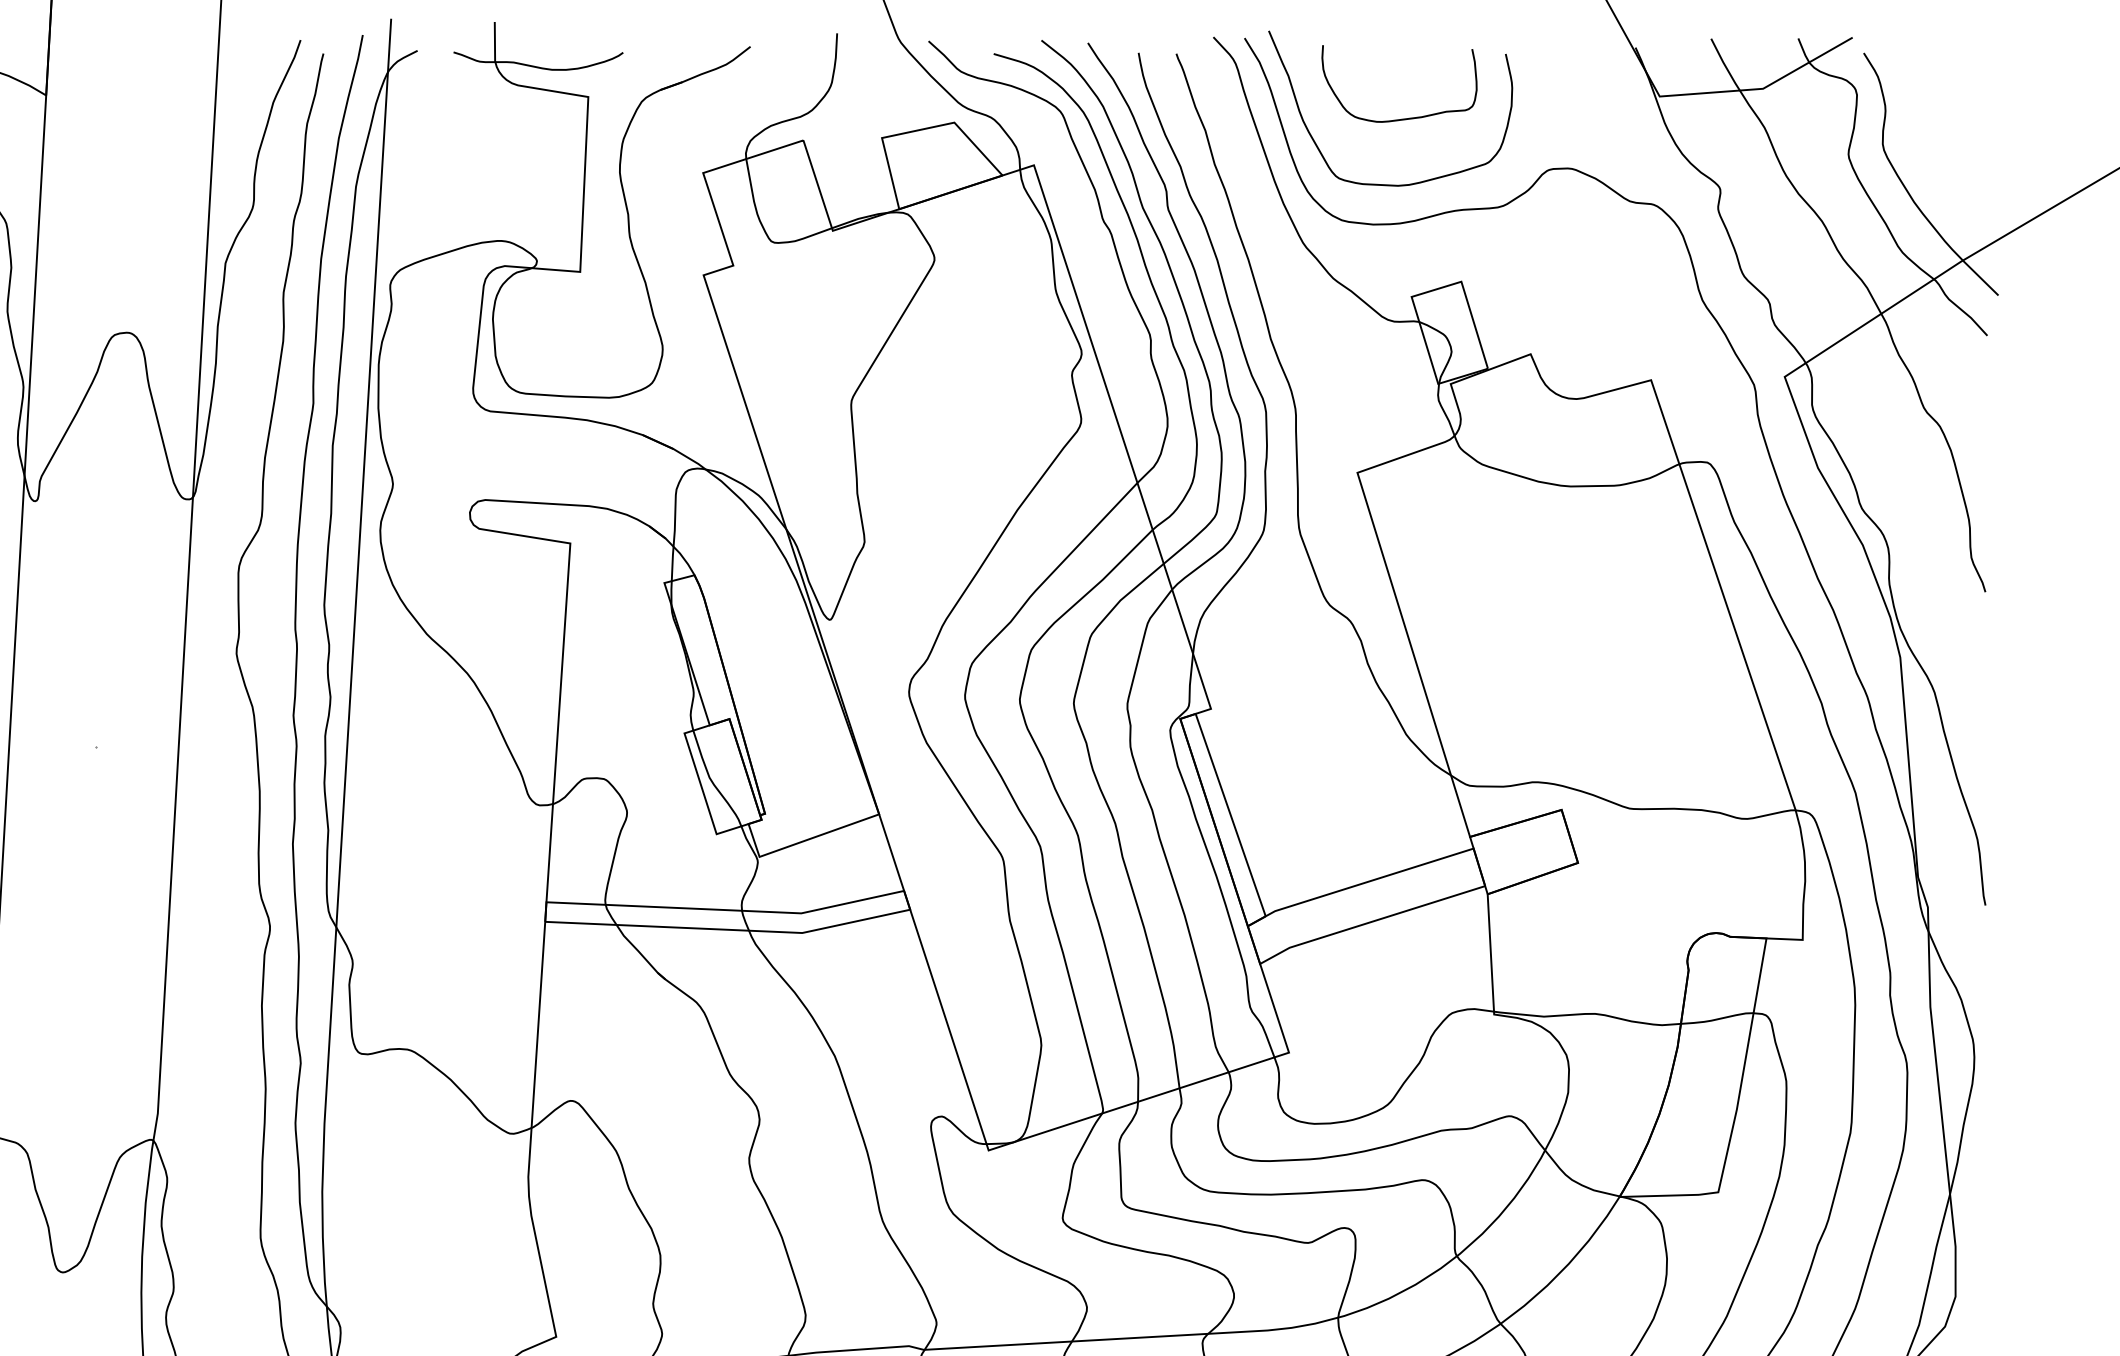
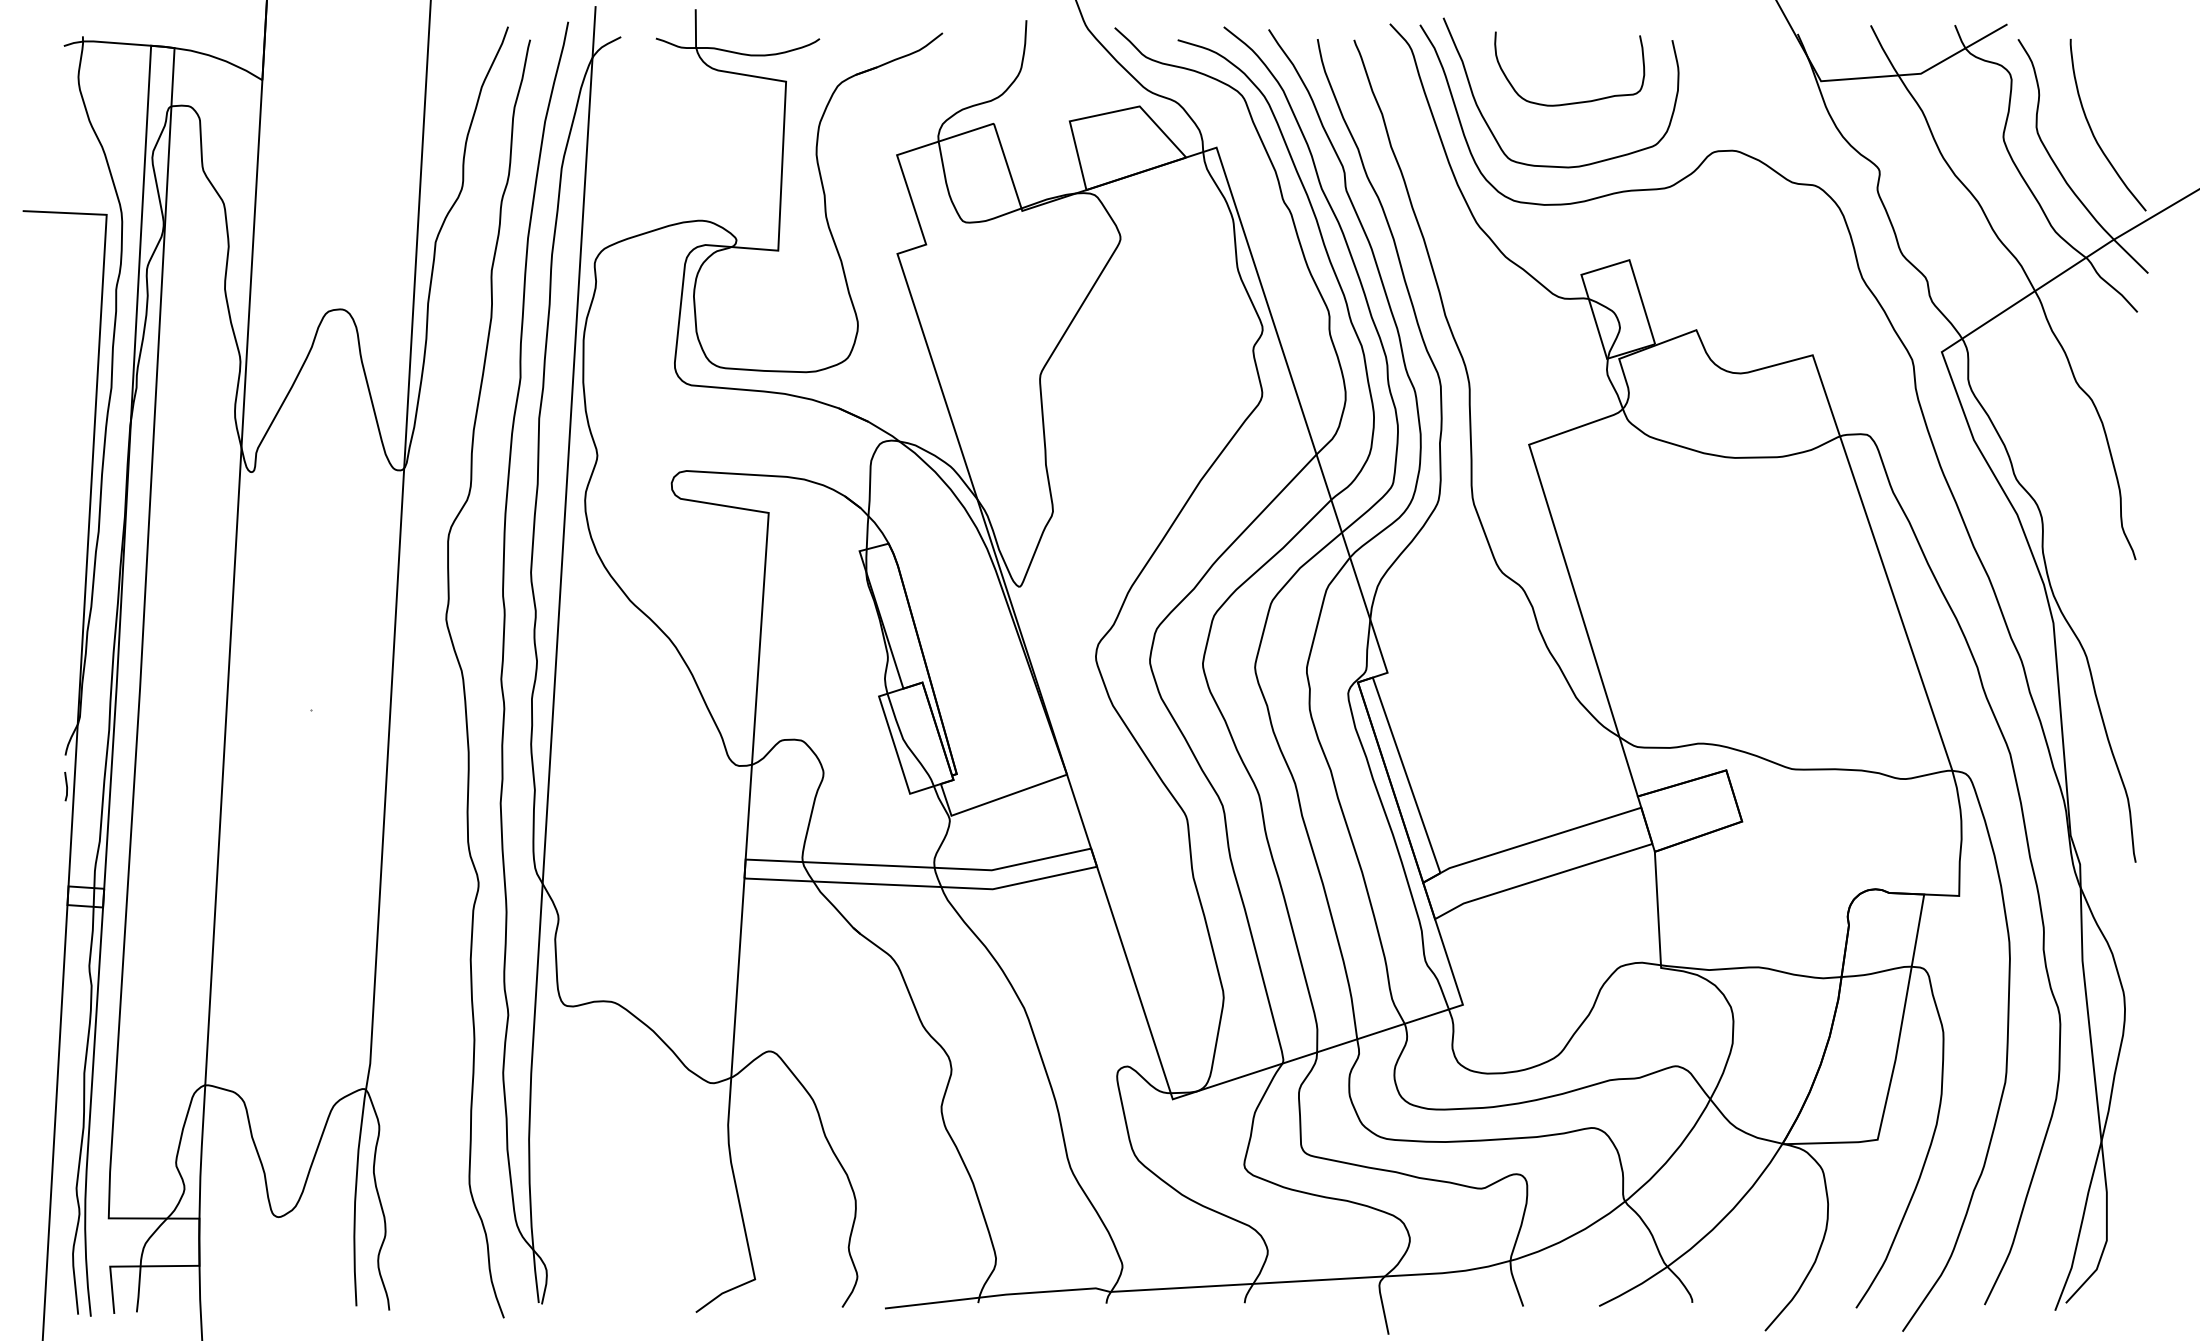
curve: (1941, 149) -> (2093, 132), added

